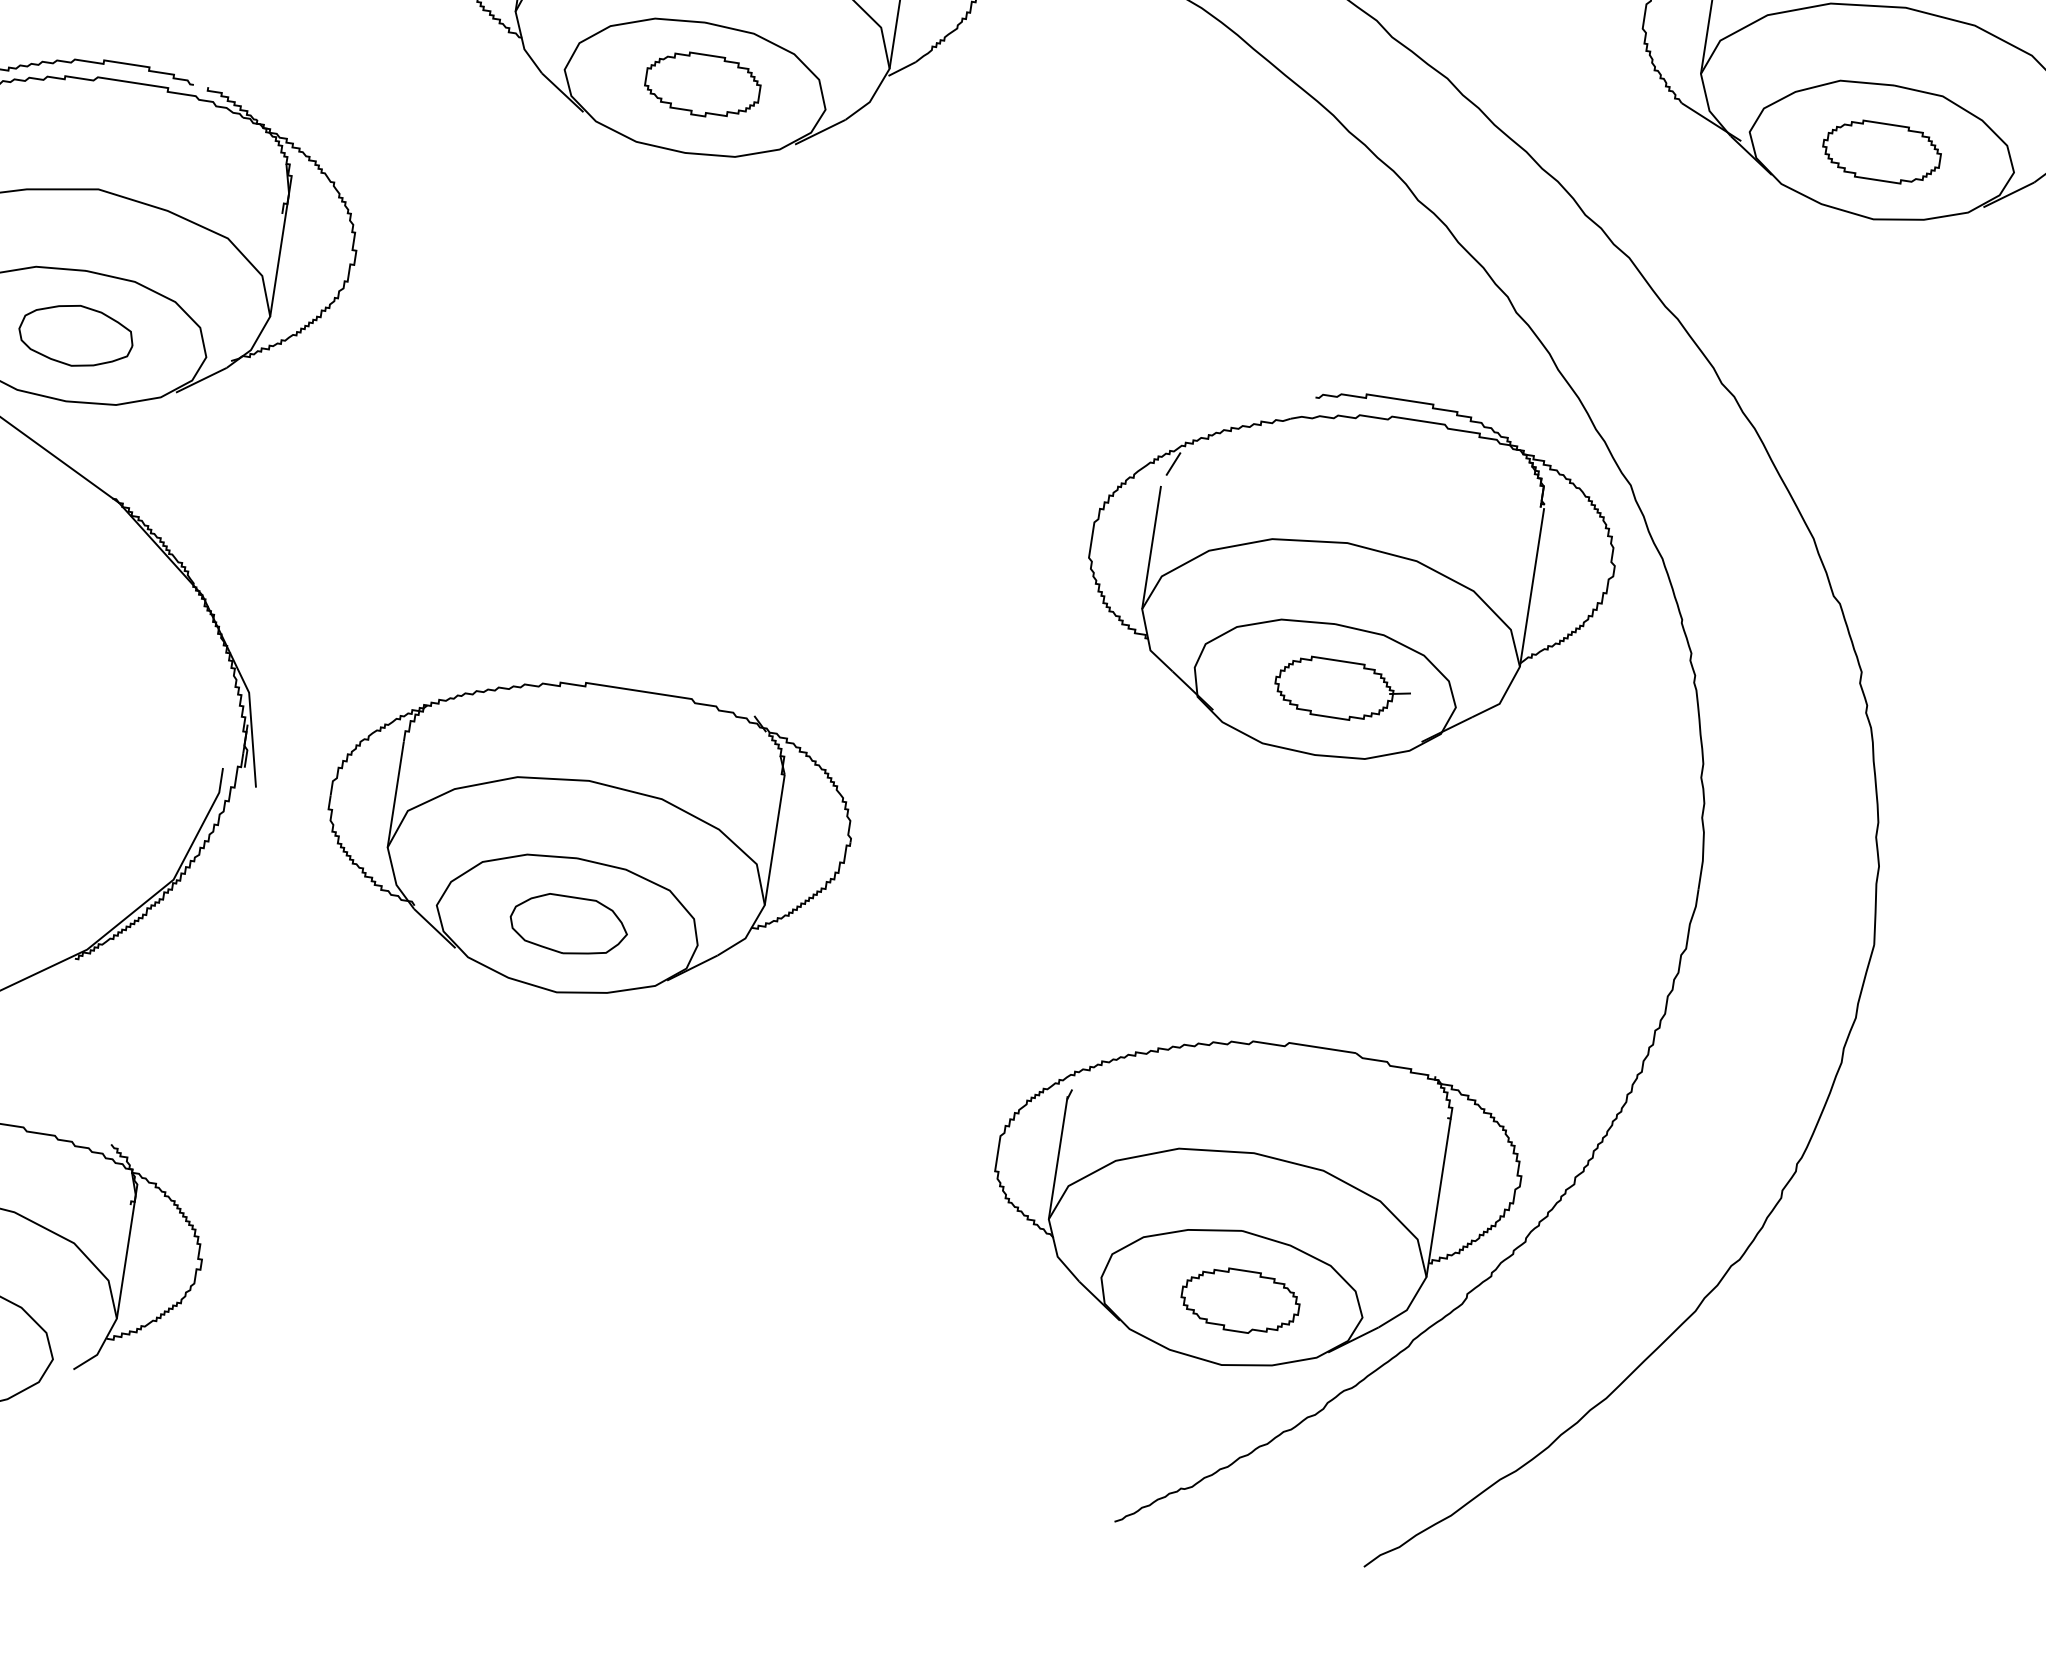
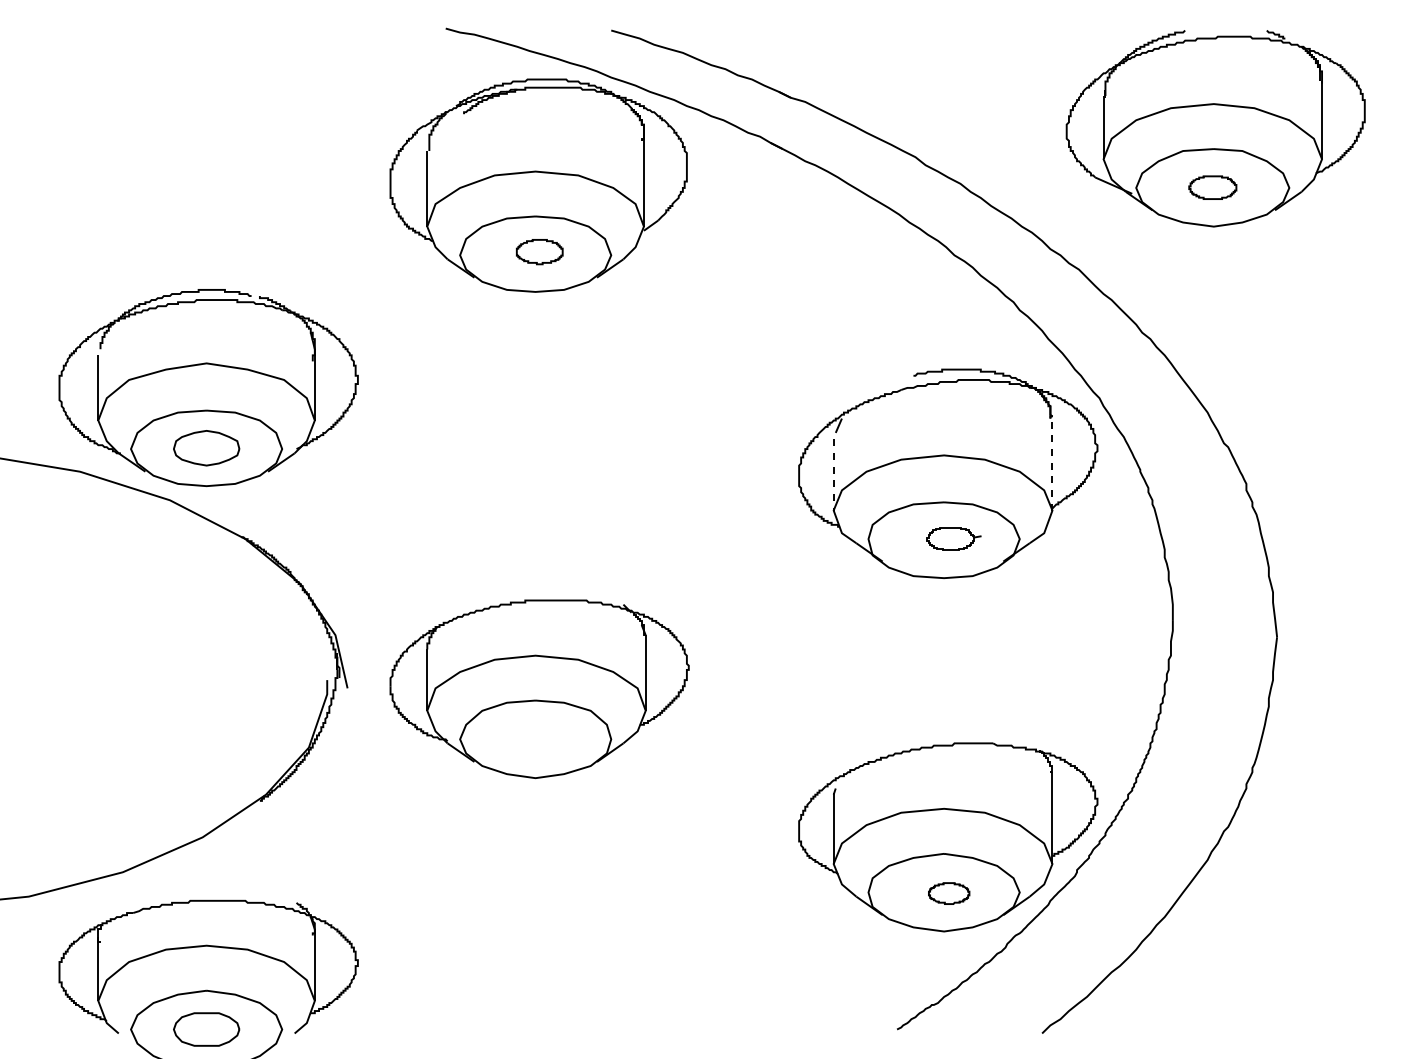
part: (702, 84) -> (539, 251), size x0.7
part: (1881, 151) -> (1212, 187), size x0.7
line: (1151, 546) -> (833, 474), solid -> dashed
line: (1532, 587) -> (1052, 464), solid -> dashed
part: (1343, 689) -> (954, 538), size x0.7
part: (568, 925) -> (536, 739), removed
part: (1239, 1300) -> (948, 893), size x0.6

